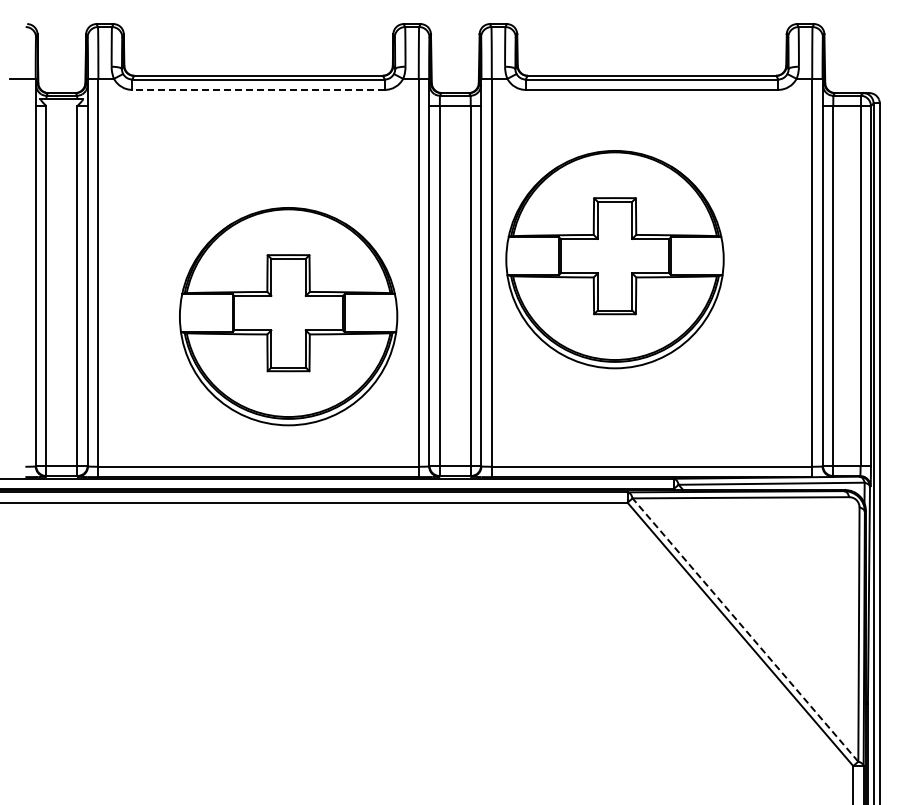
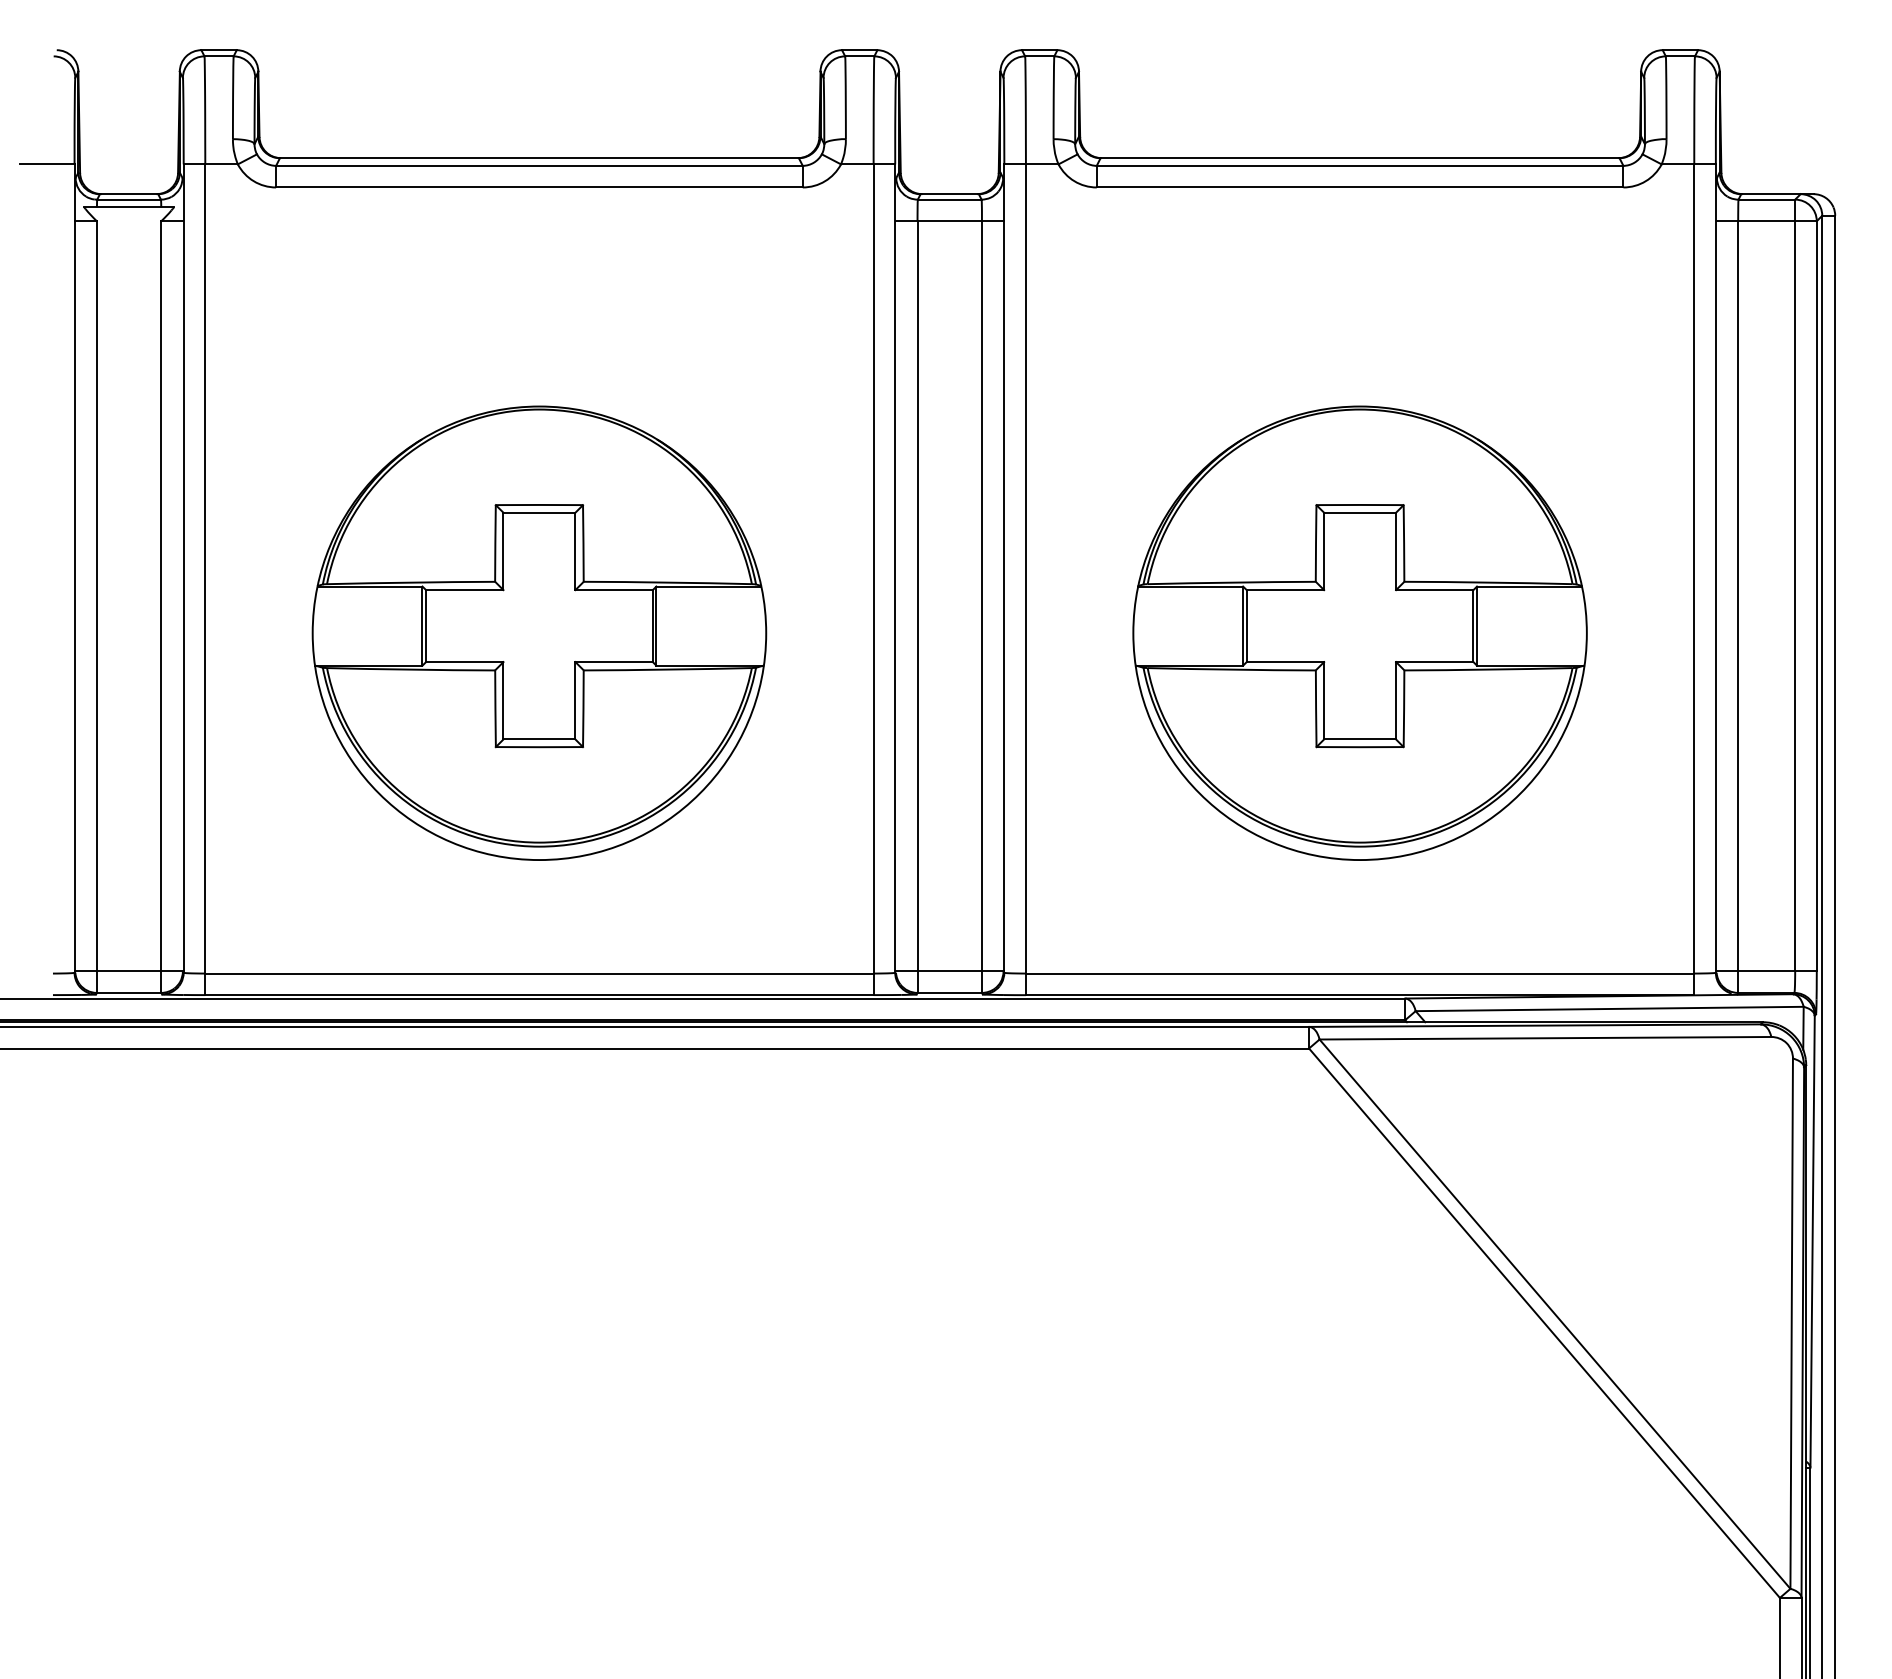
line: (258, 89) -> (539, 186), dashed -> solid
part: (614, 259) -> (1359, 632), moved
part: (288, 316) -> (539, 632), moved
line: (745, 629) -> (1555, 1312), dashed -> solid

